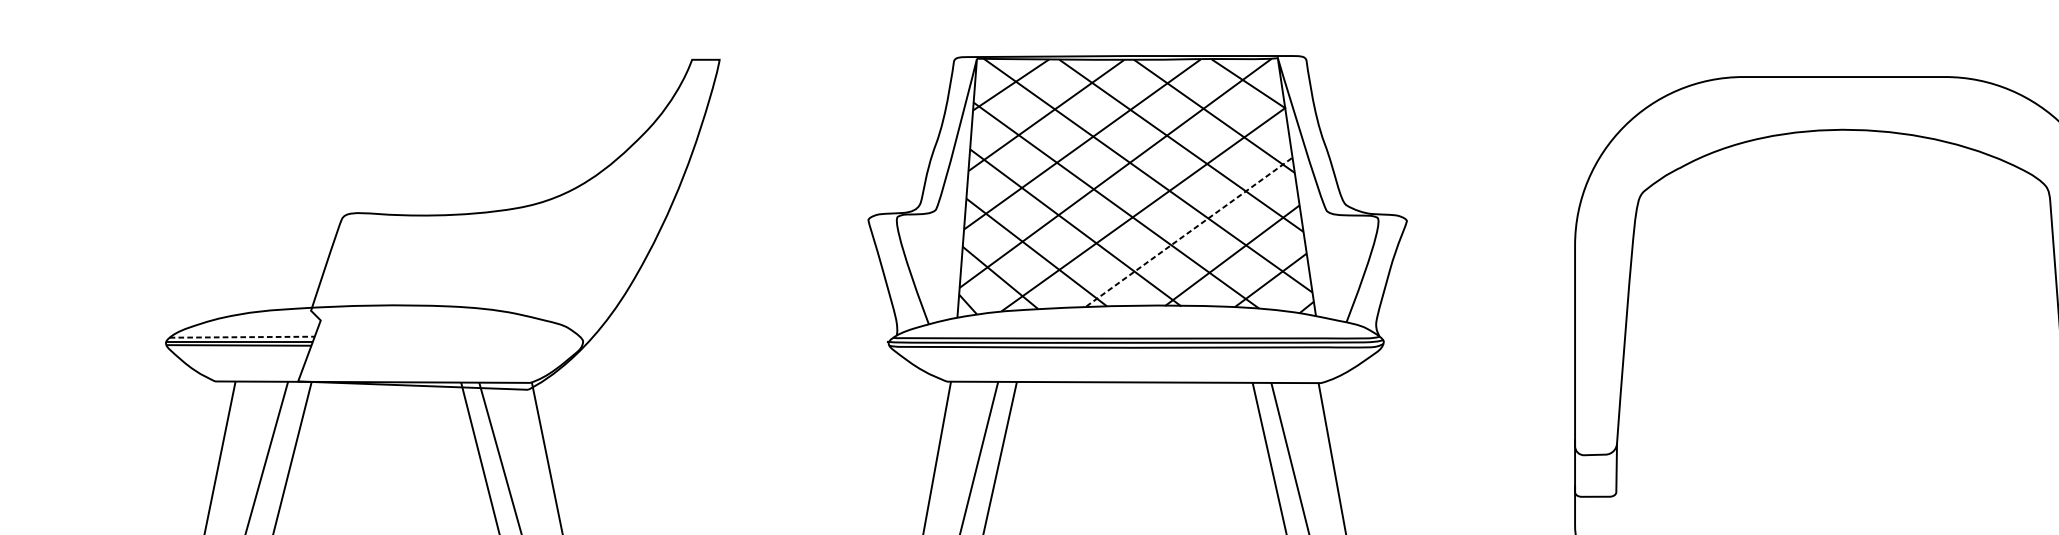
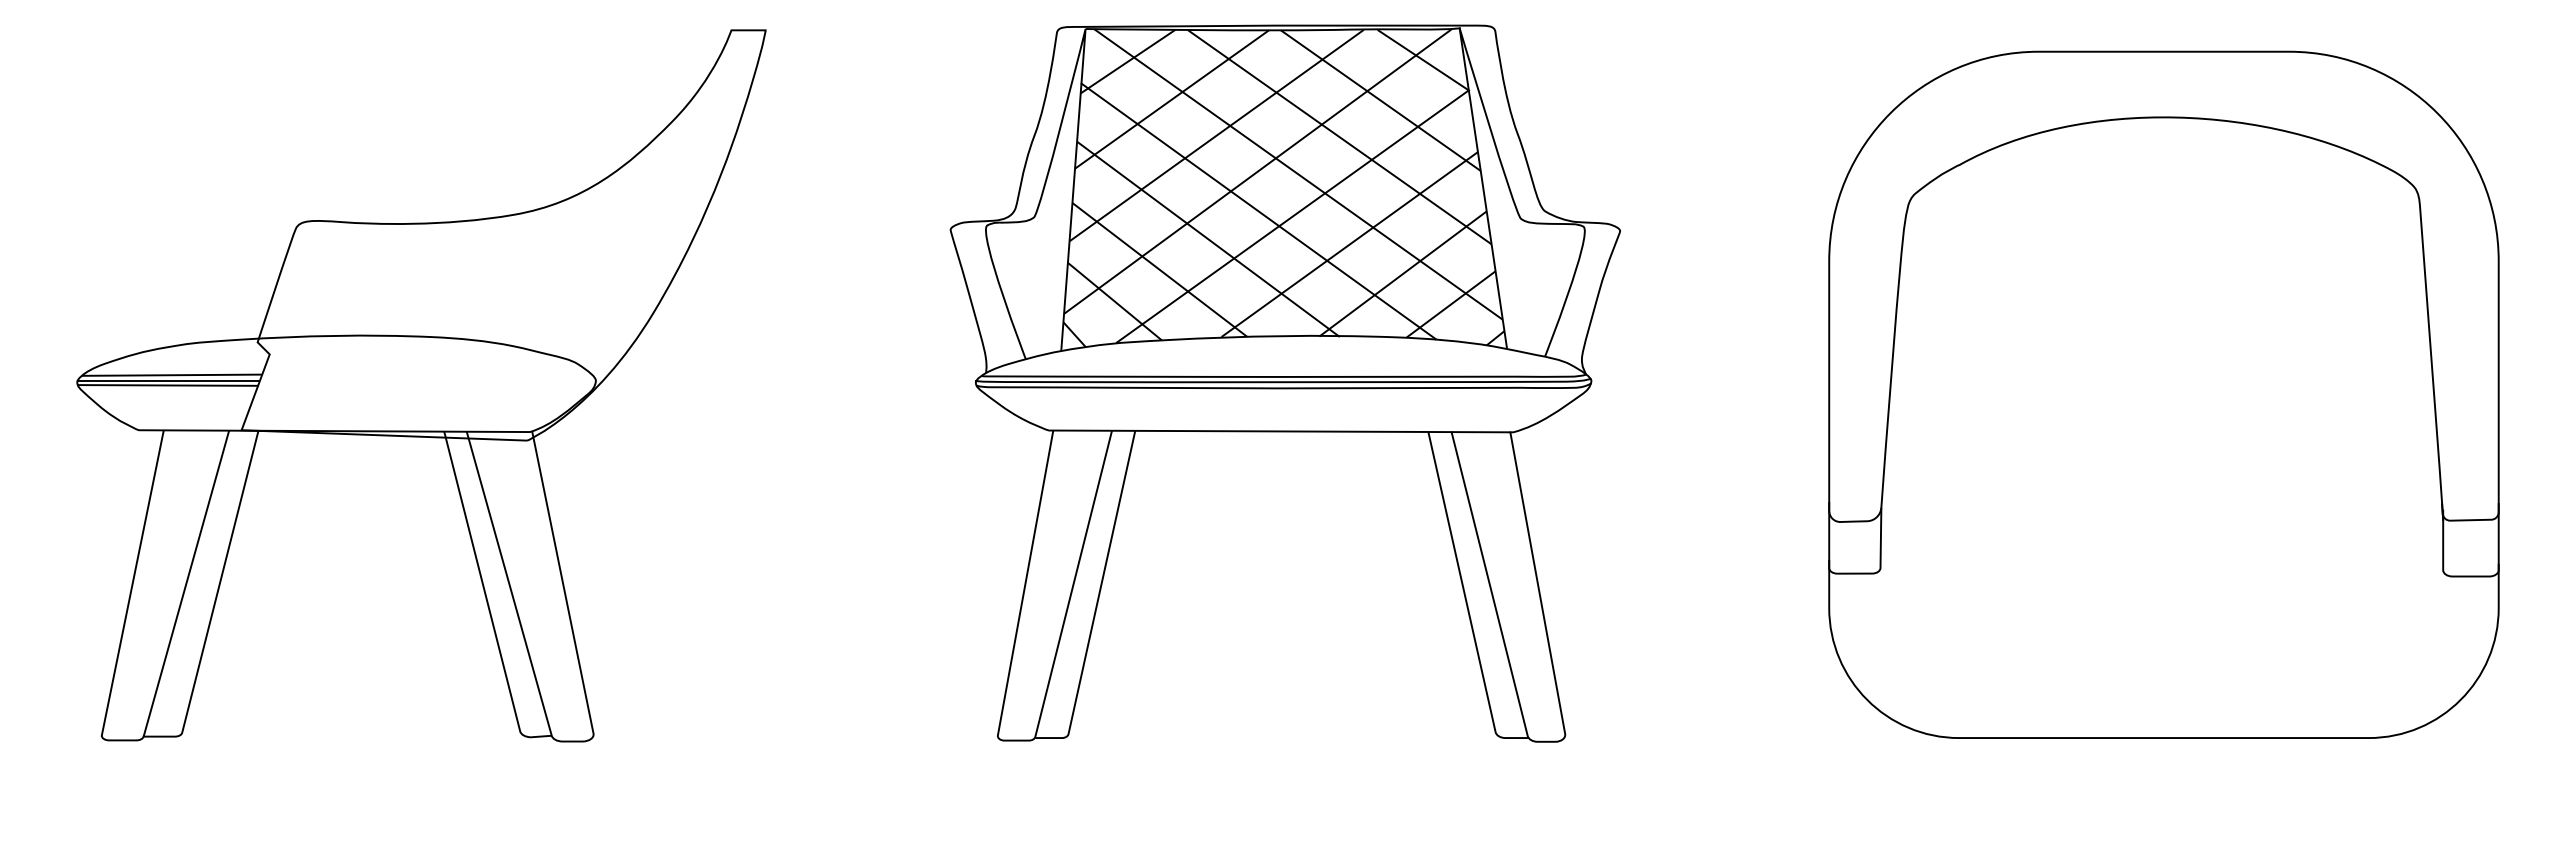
line: (1190, 232) -> (1350, 244), dashed -> solid
line: (242, 337) -> (172, 375), dashed -> solid

